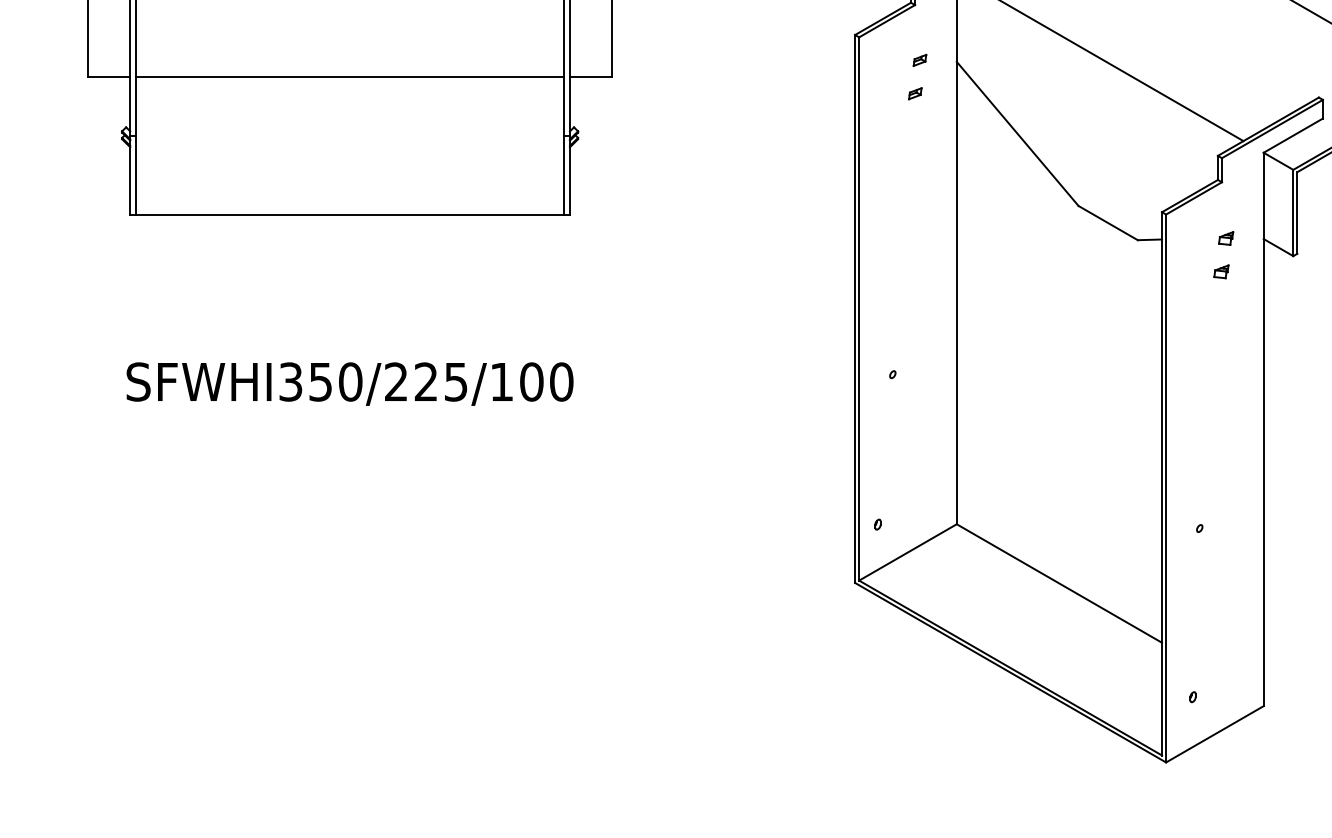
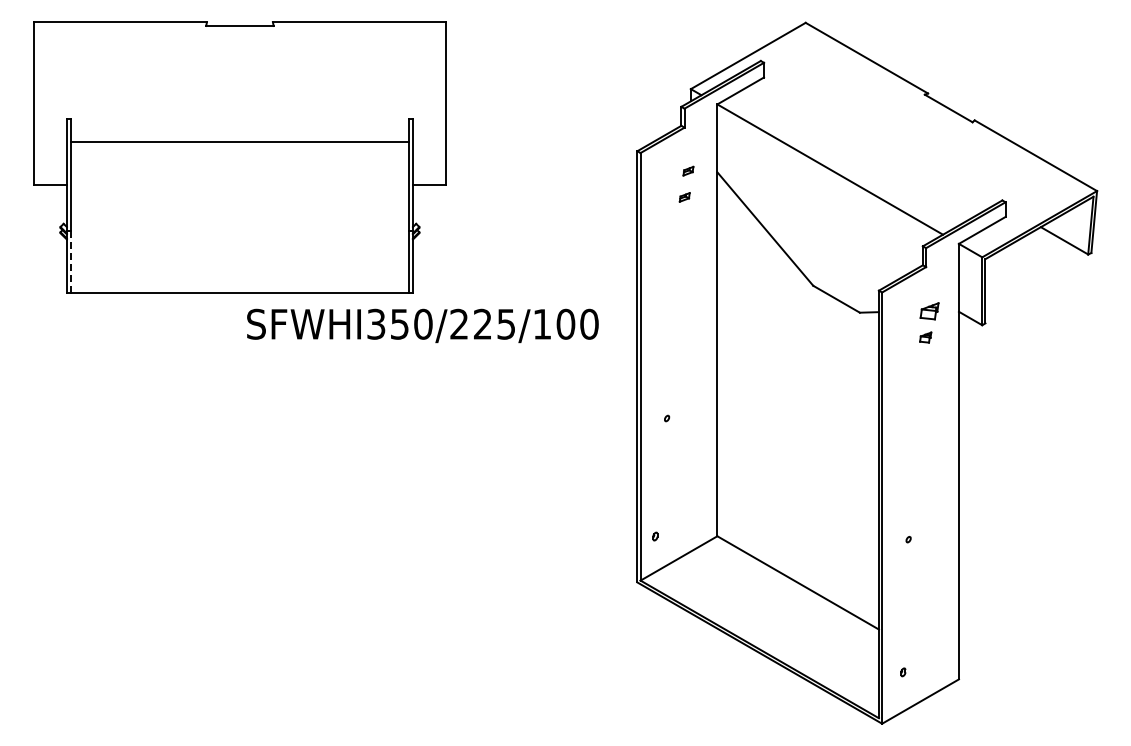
line: (349, 77) -> (239, 141), moved
line: (136, 176) -> (71, 262), solid -> dashed
part: (1225, 238) -> (928, 311), size x1.6
text: (349, 383) -> (422, 325), moved

